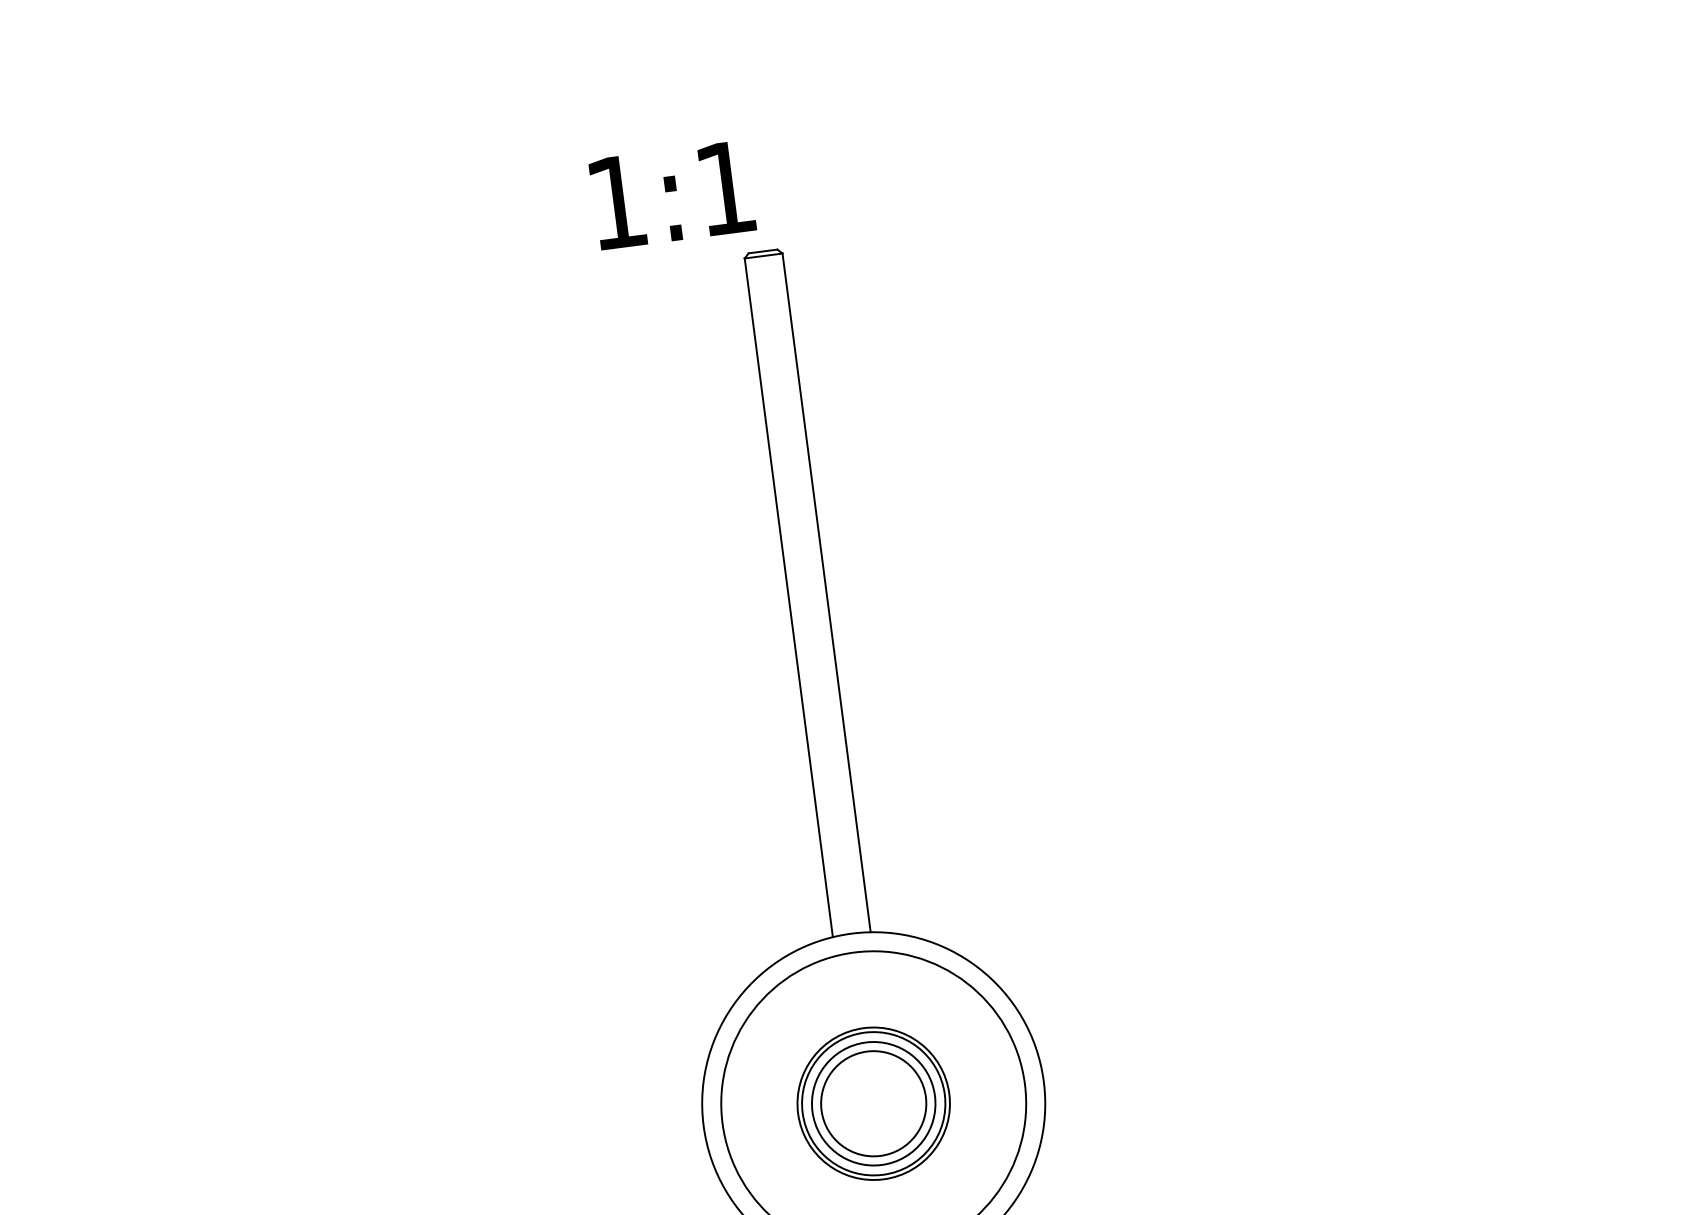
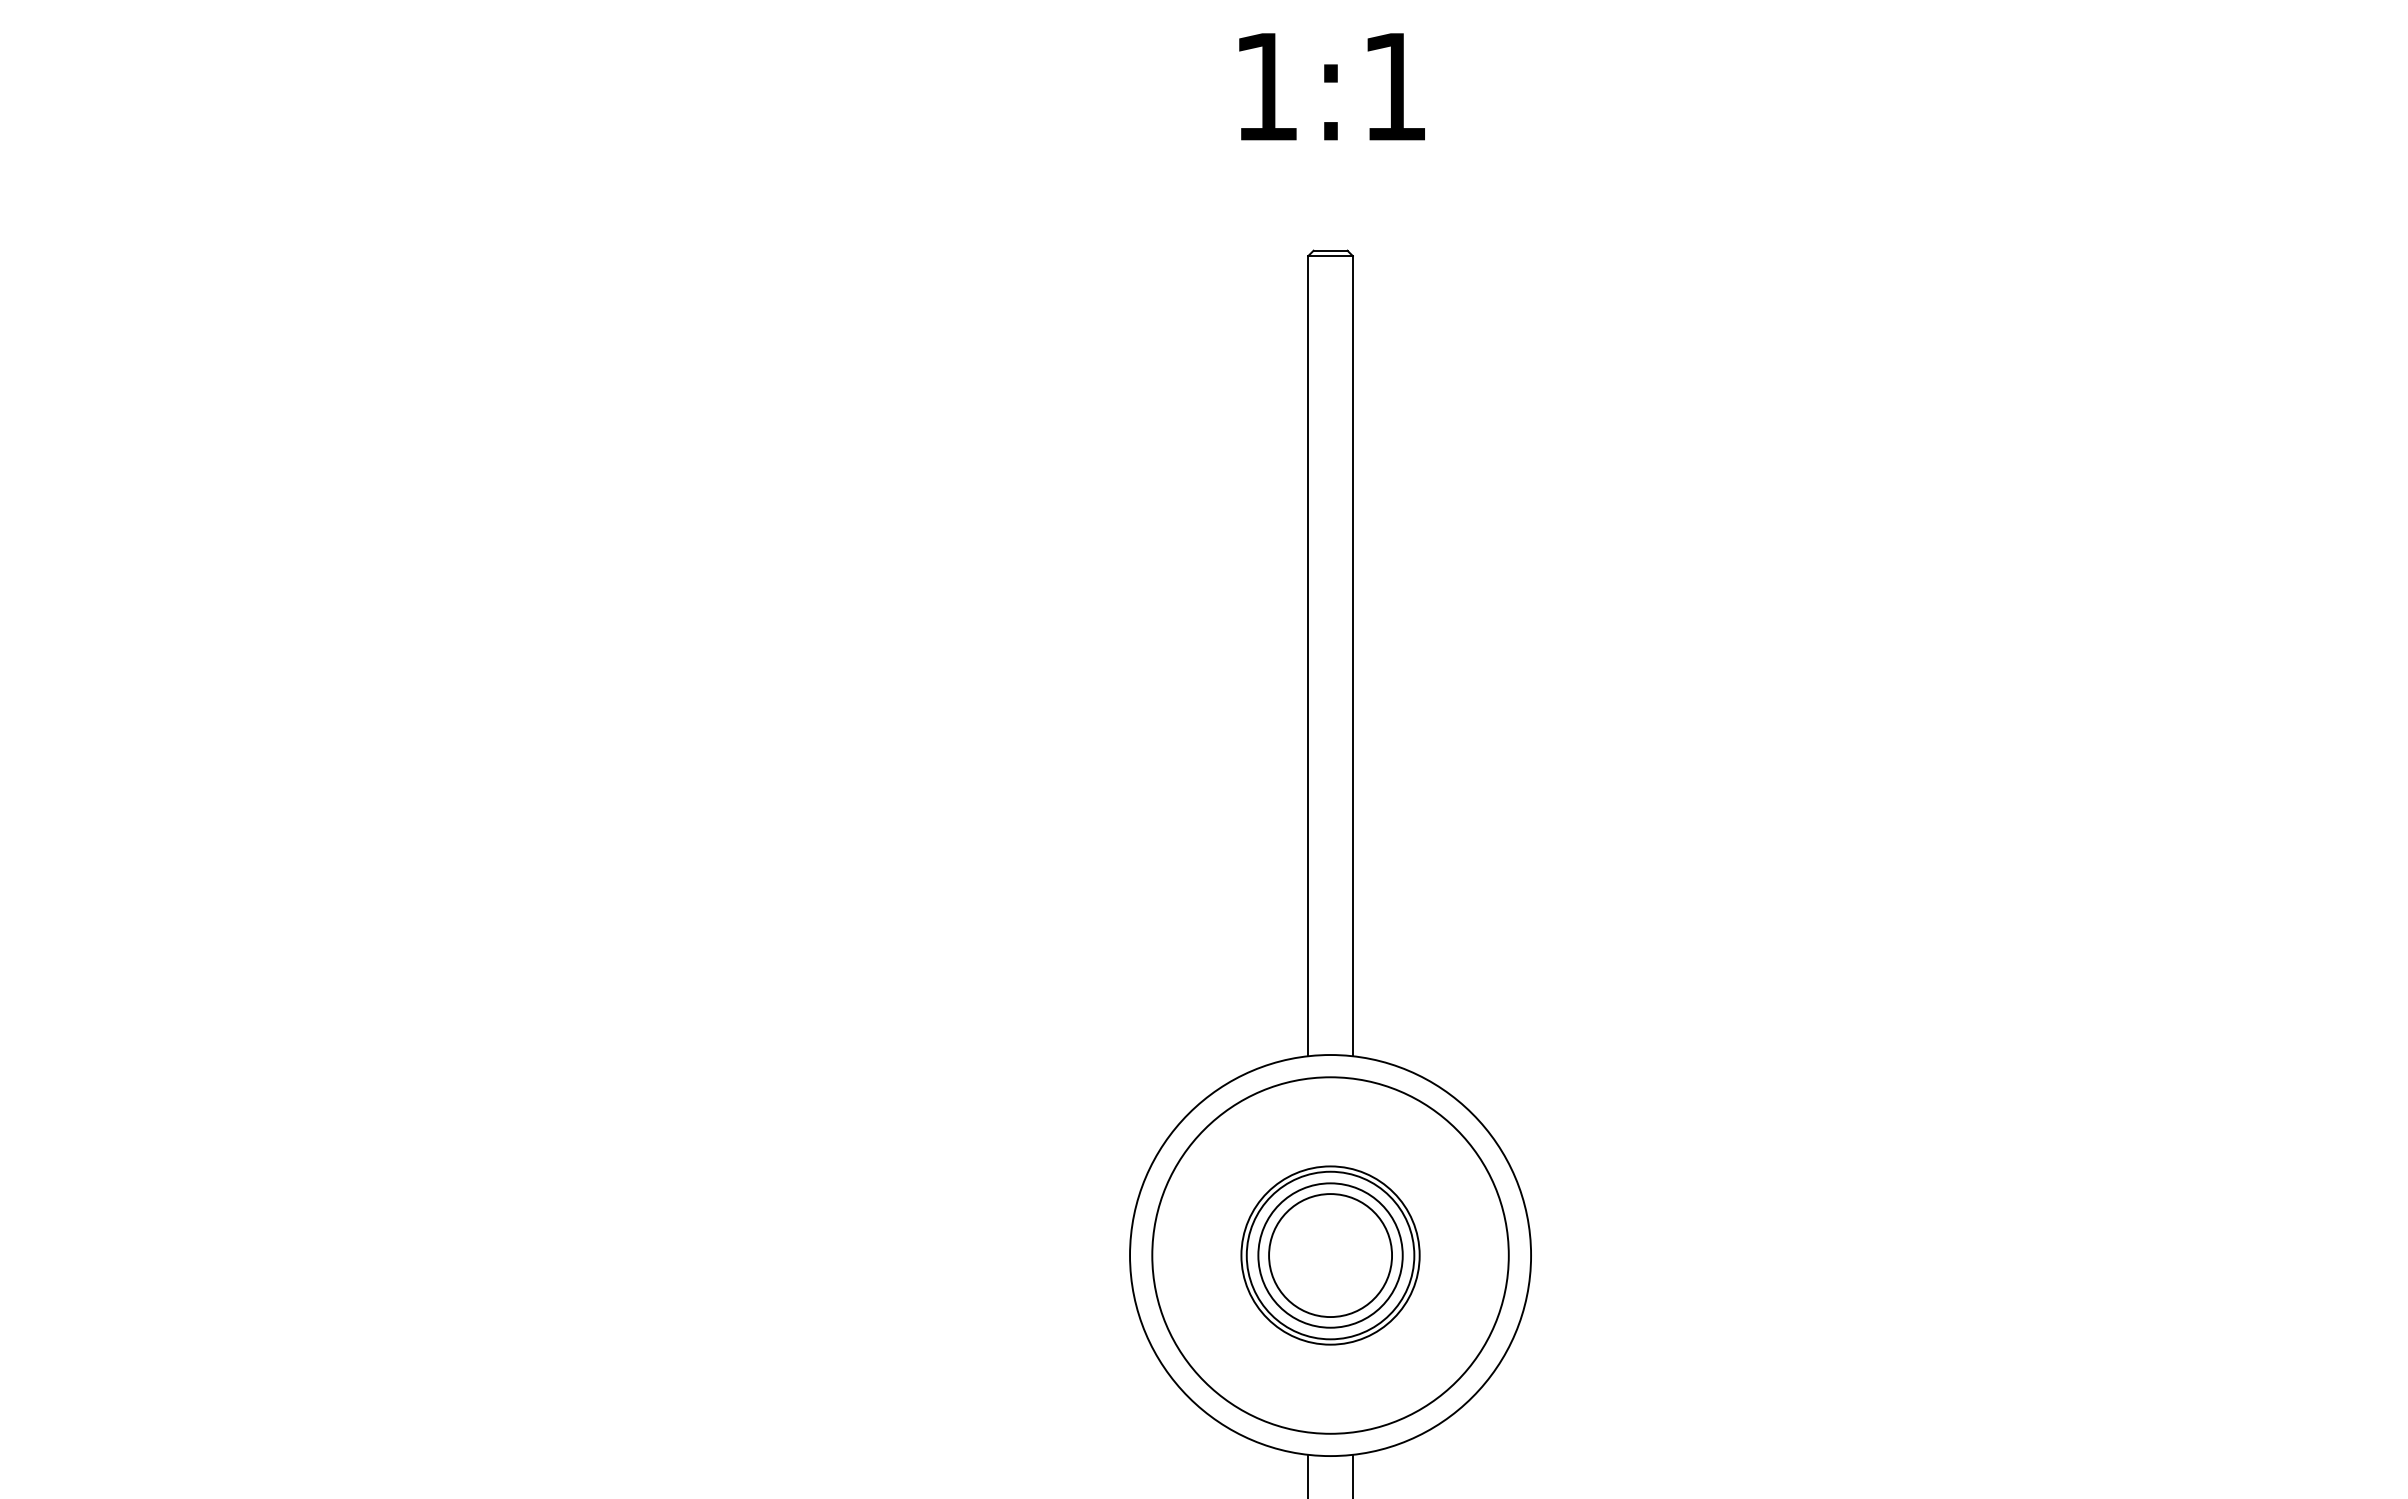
text: (671, 194) -> (1331, 86), moved

